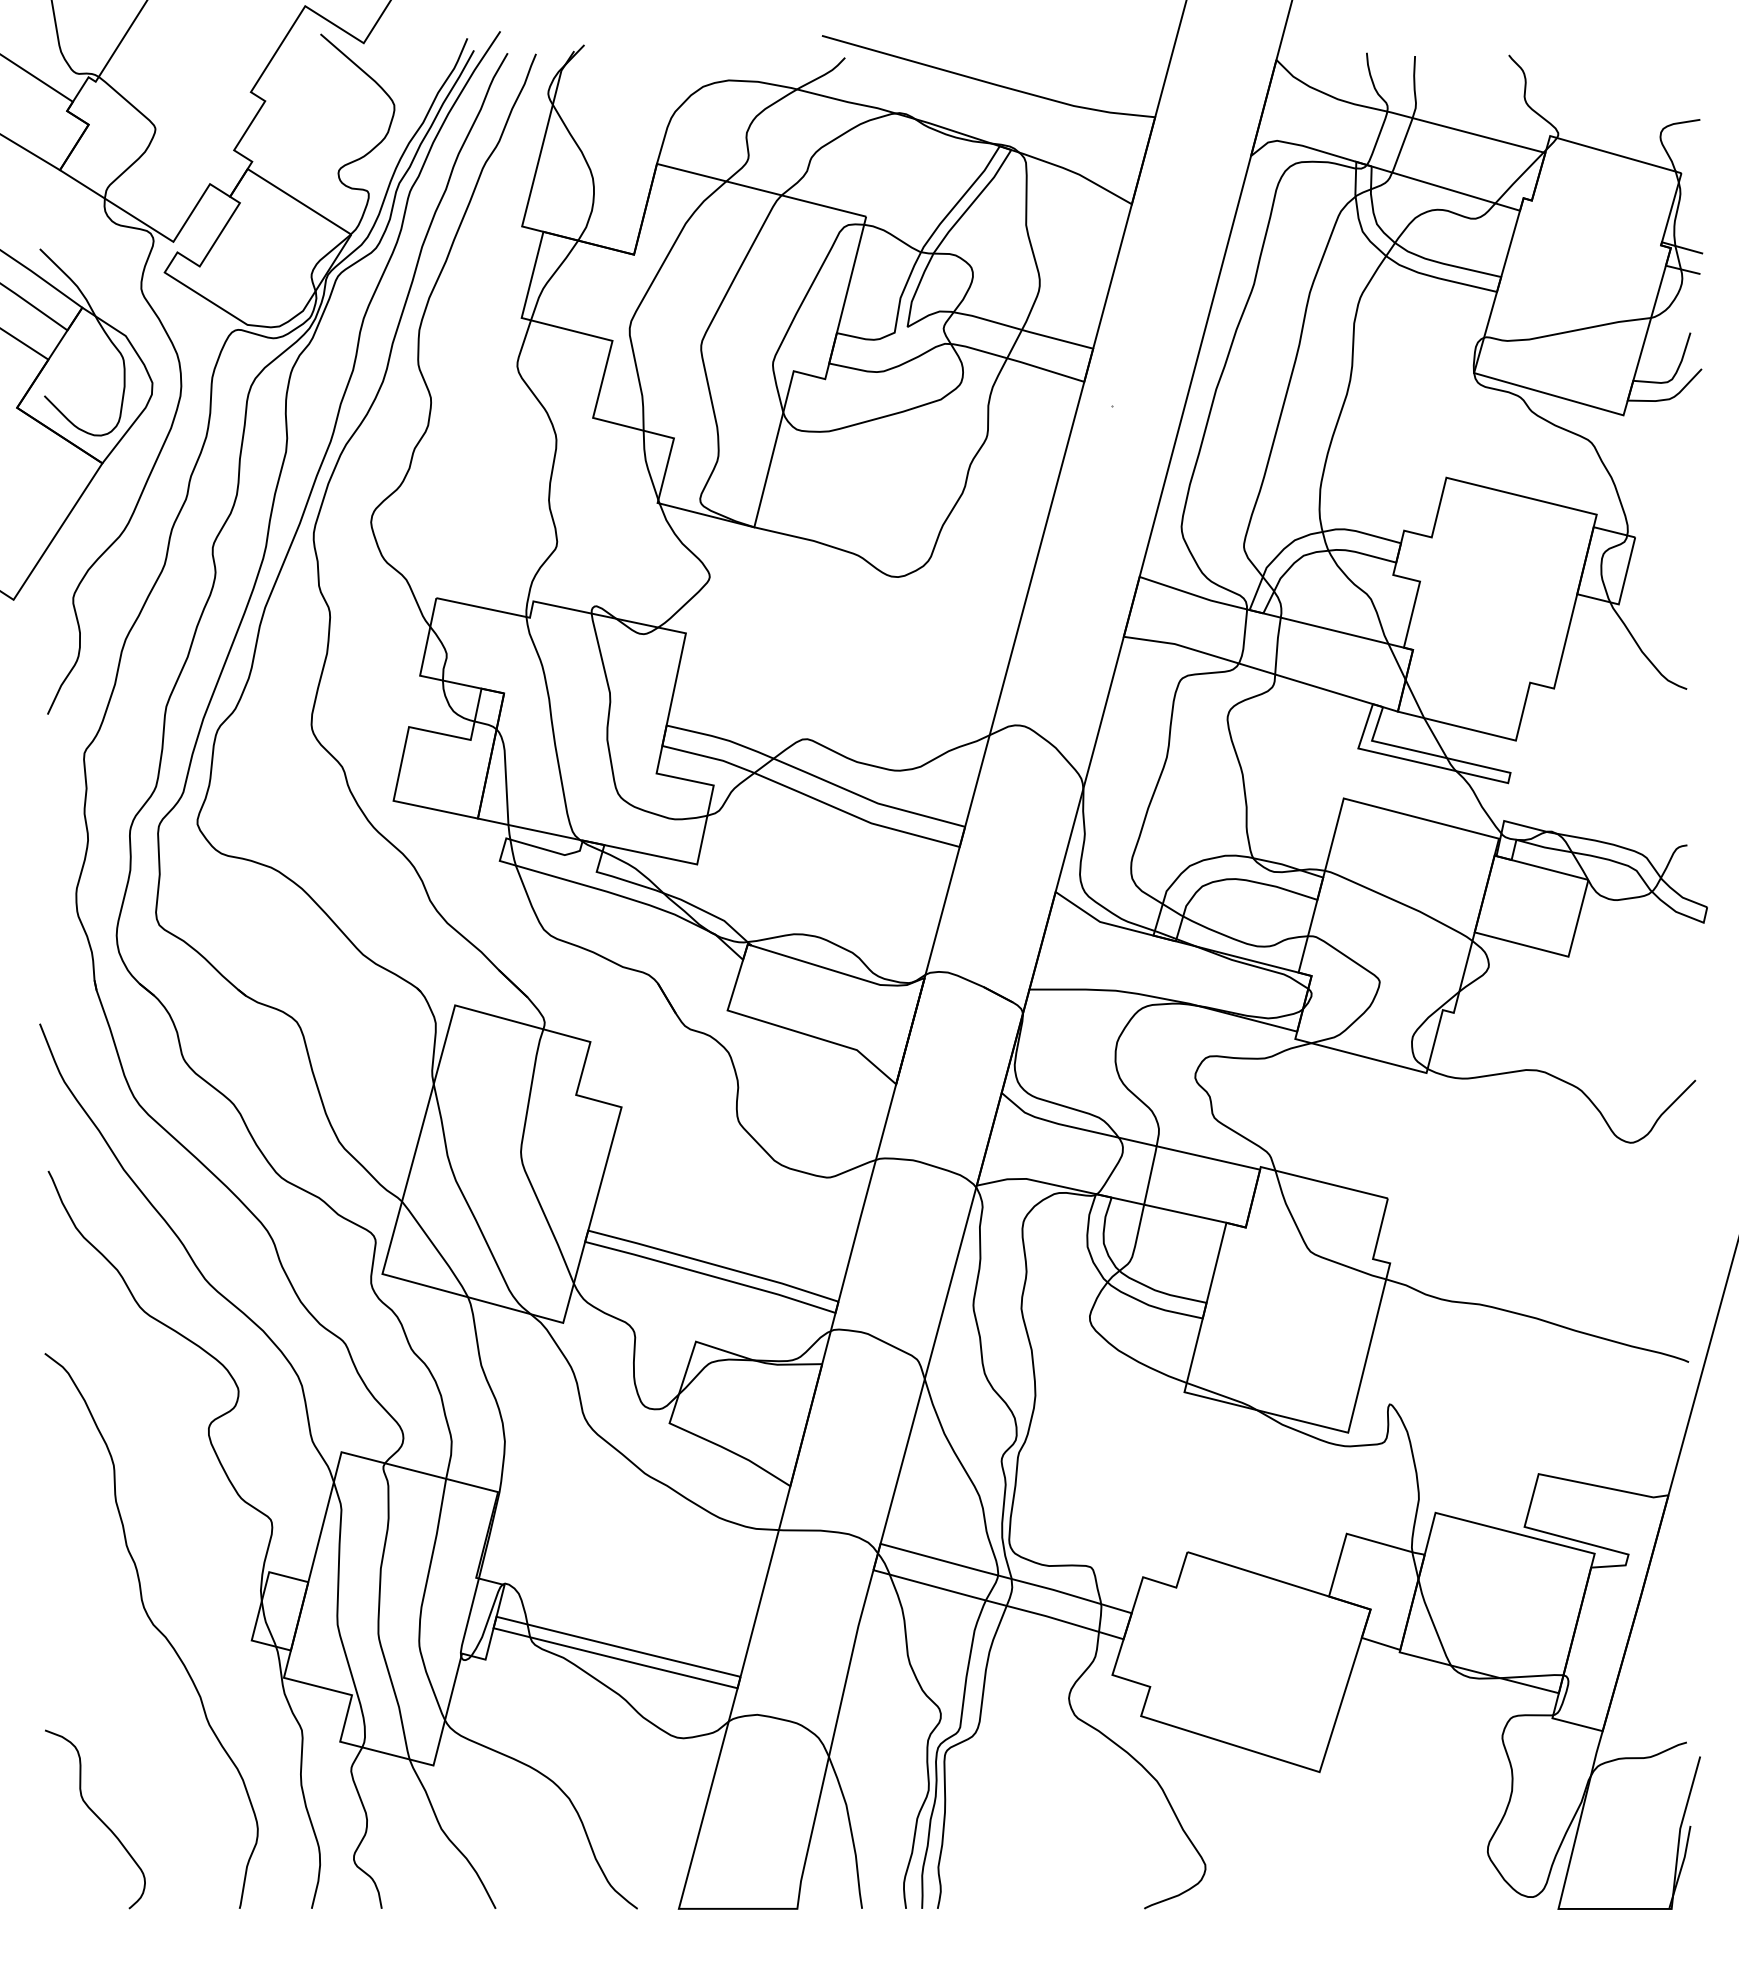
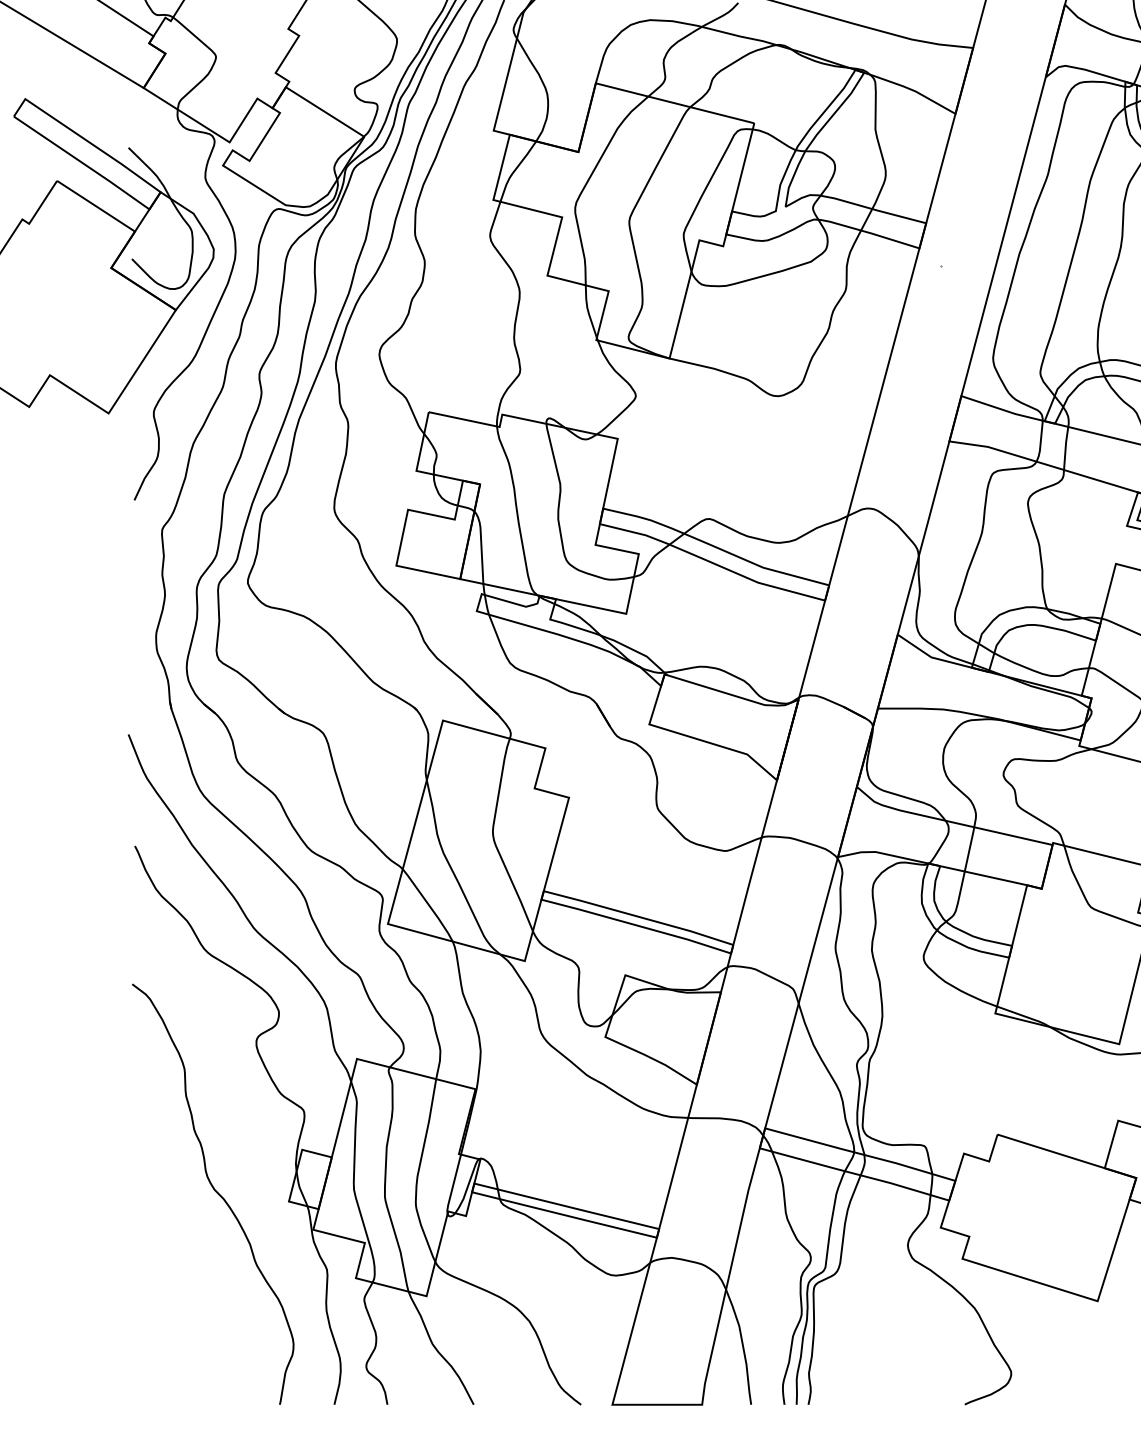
curve: (97, 1817) -> (172, 1335), removed

